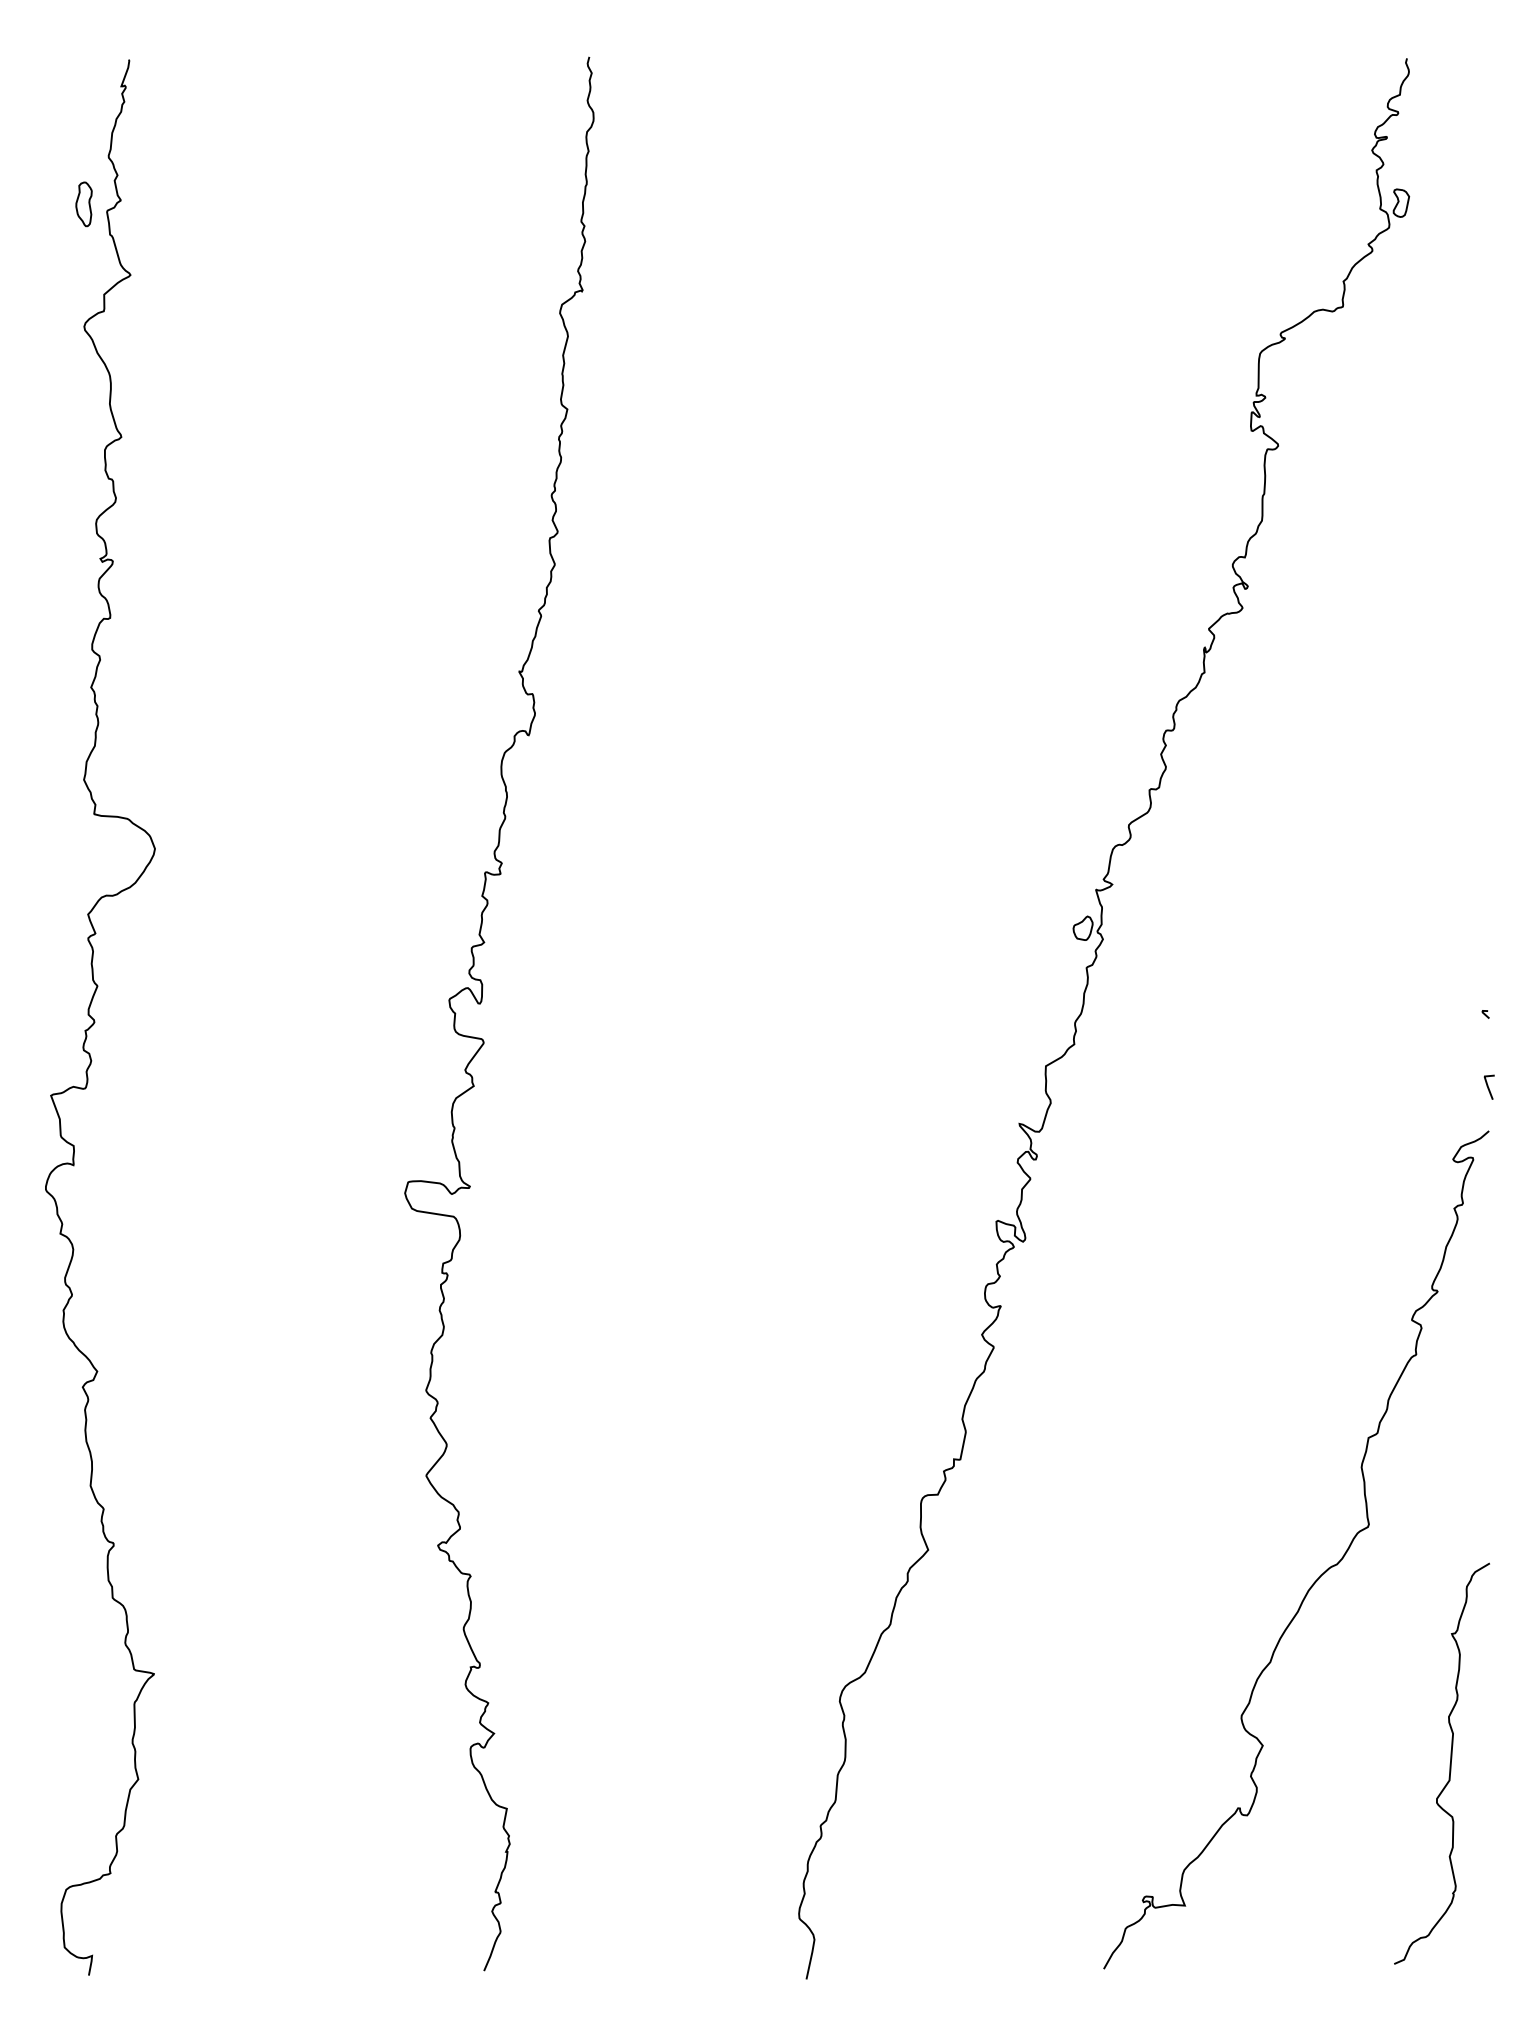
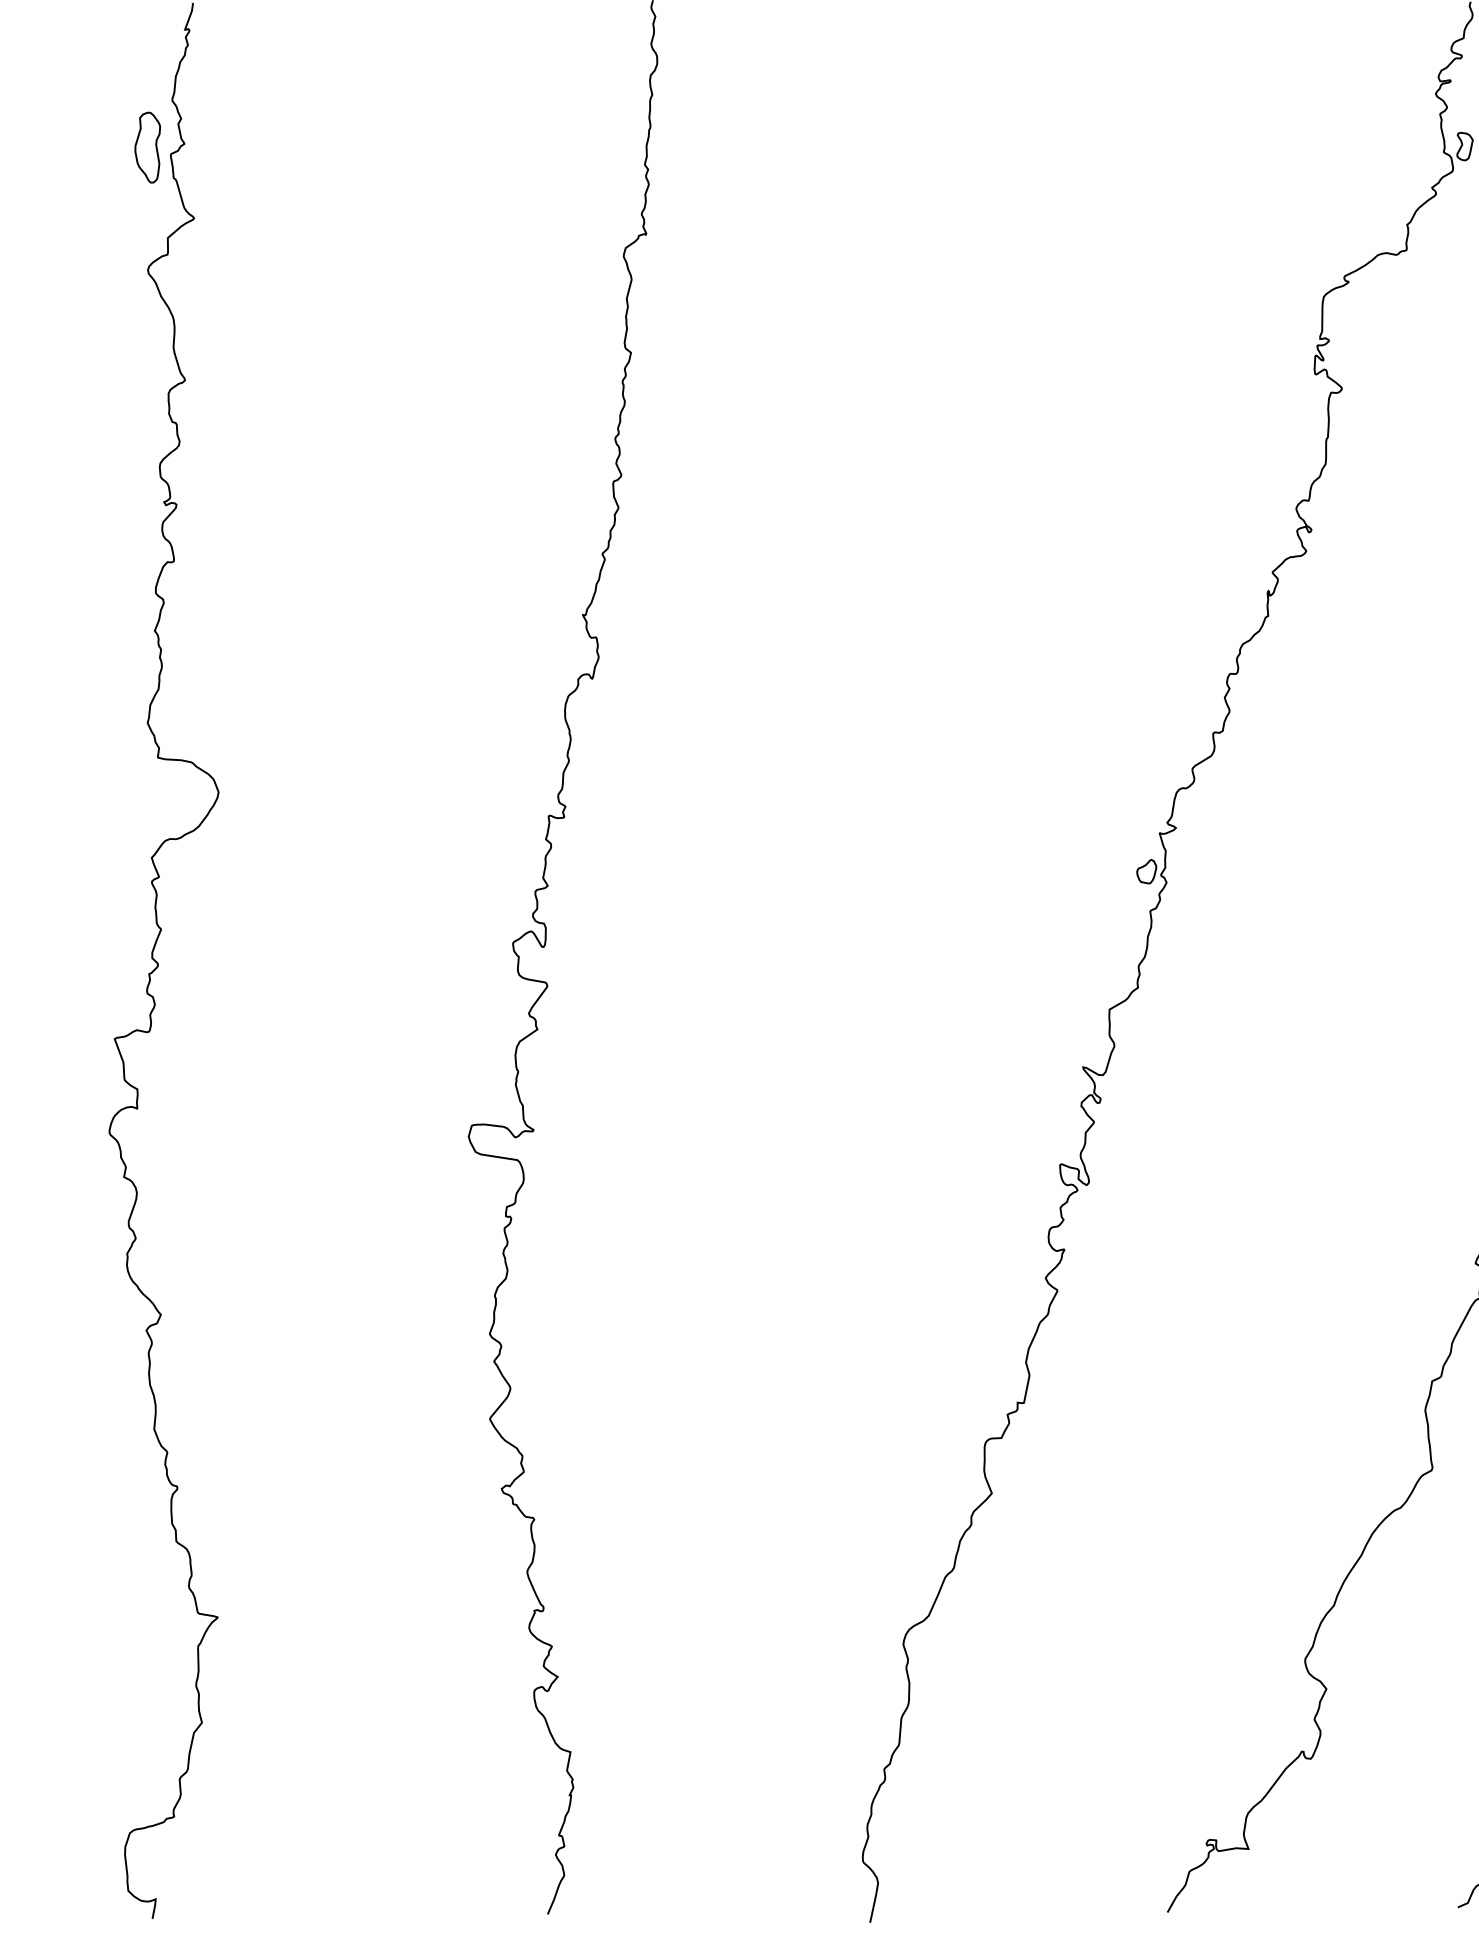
part: (83, 204) -> (147, 147), size x1.6

